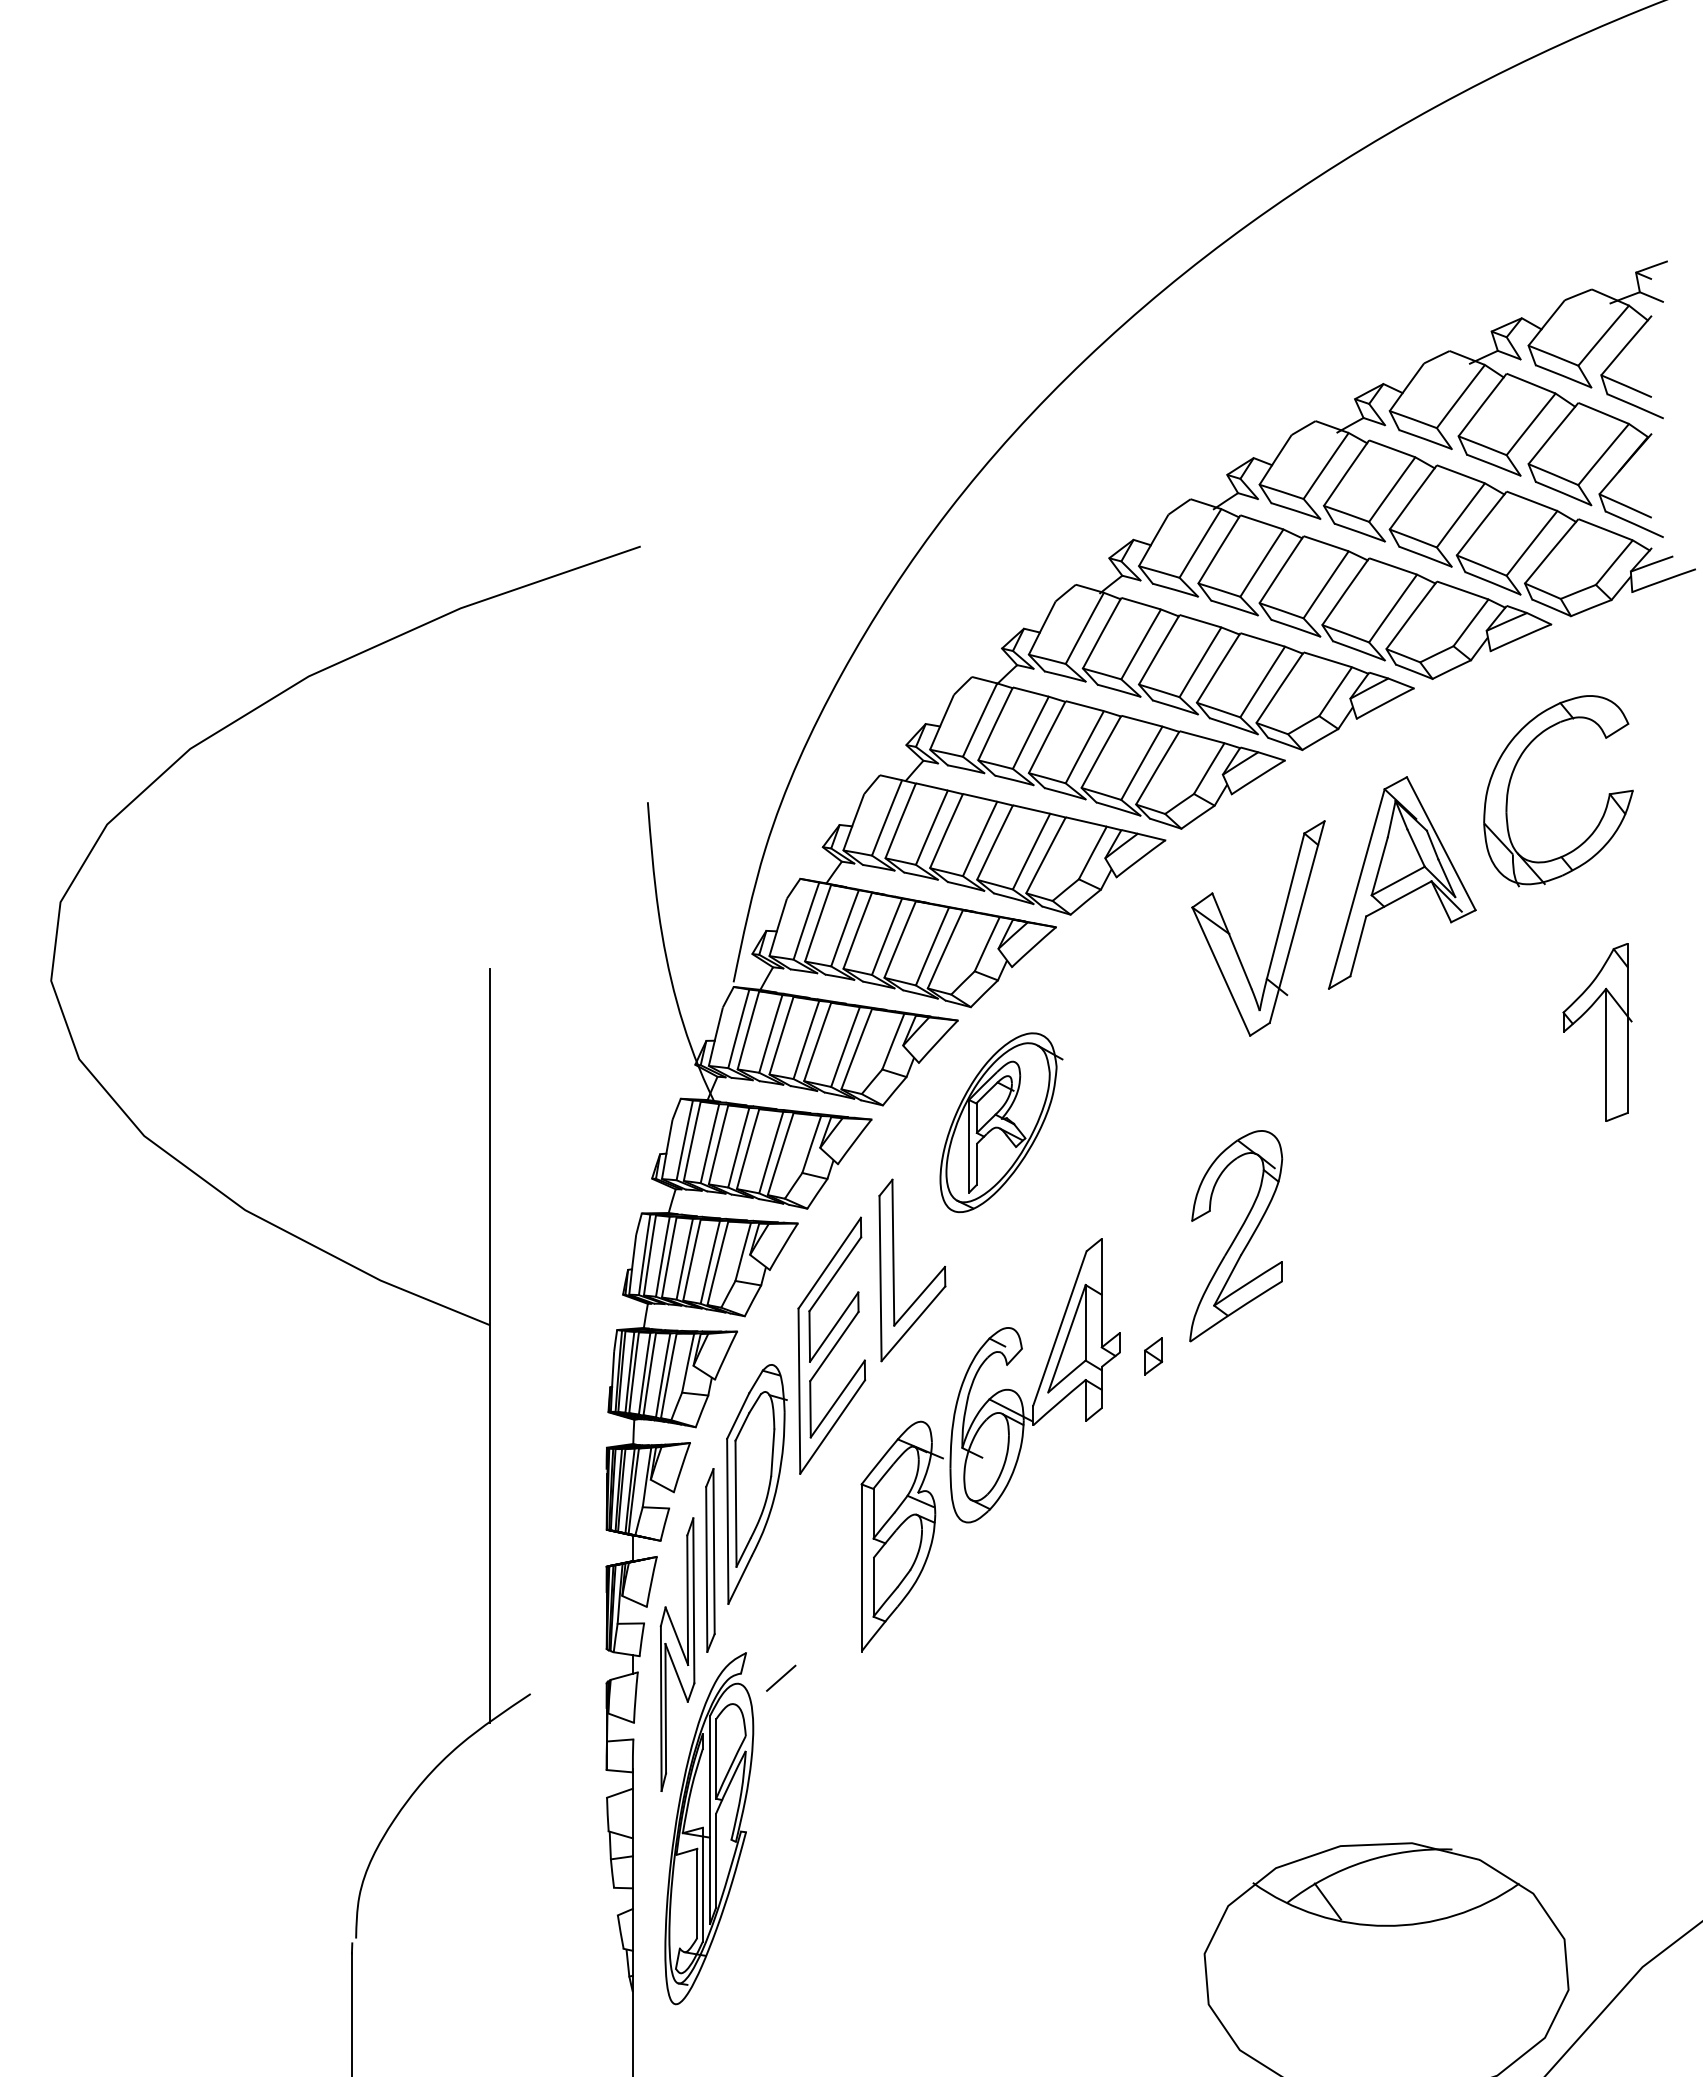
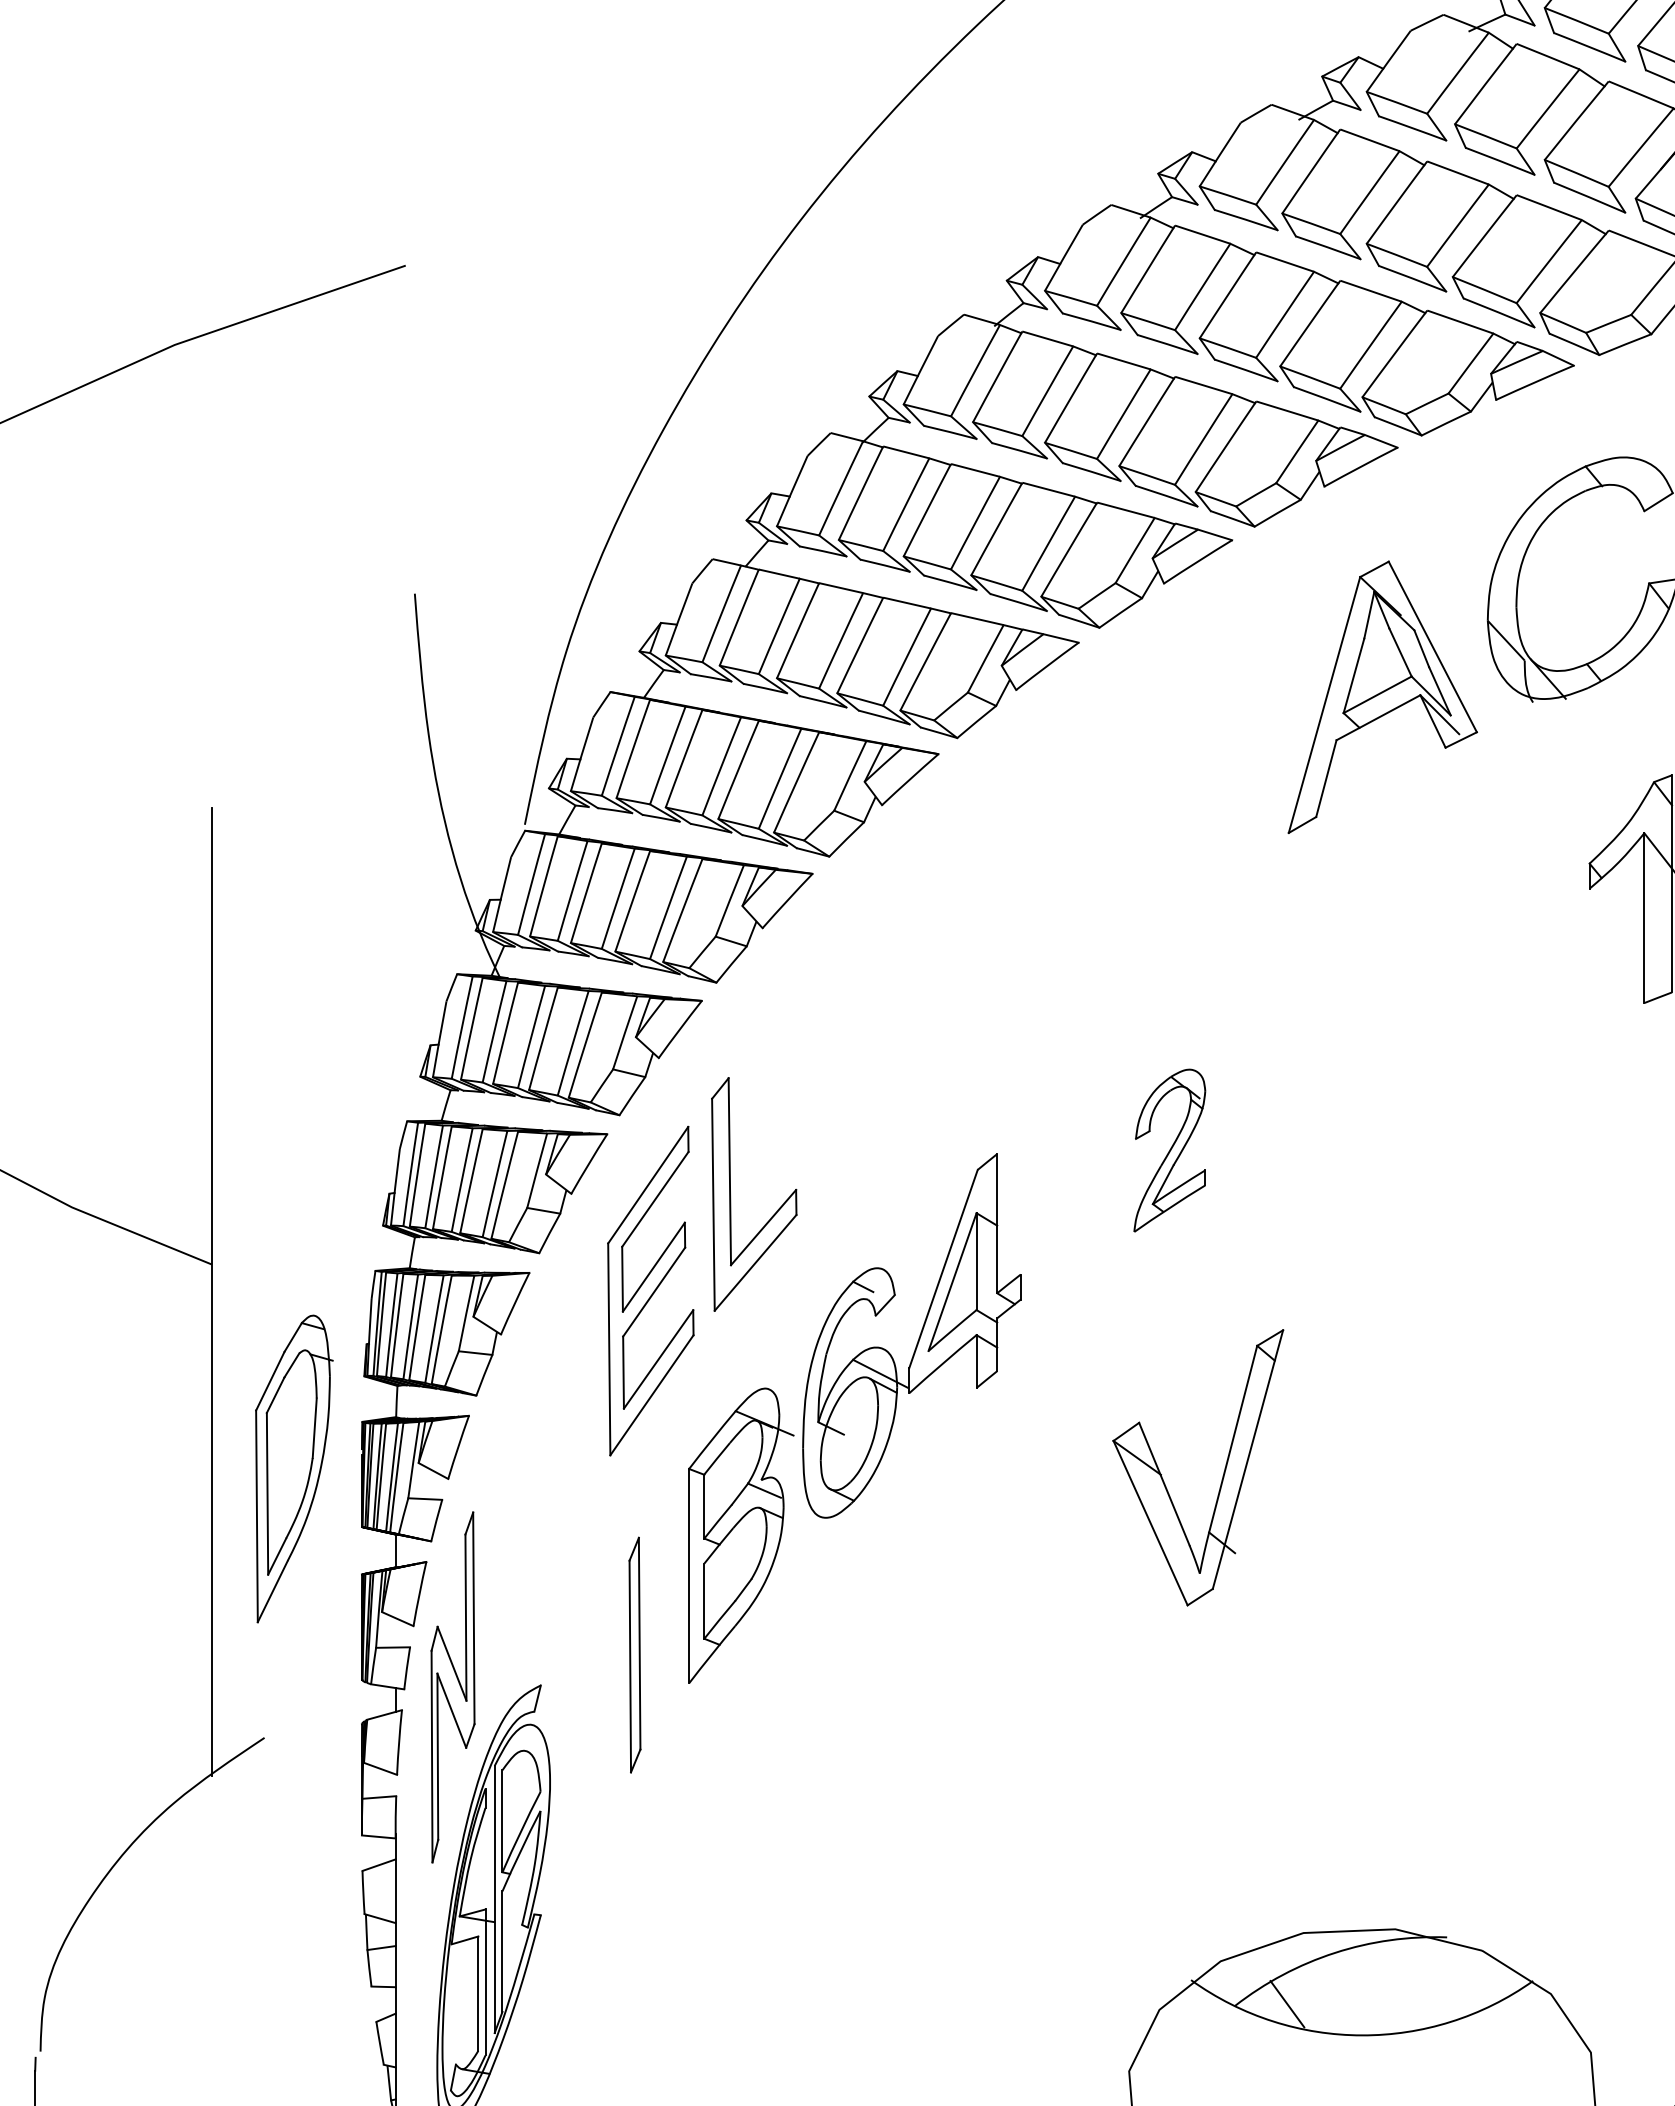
part: (1277, 933) -> (1222, 1474), moved
part: (1001, 1122) -> (868, 1004), removed
part: (1236, 1236) -> (1170, 1150), size x0.6
part: (1153, 1356) -> (1063, 1304), removed
part: (756, 1484) -> (293, 1469), moved
part: (710, 1560) -> (635, 1655), moved
line: (781, 1677) -> (586, 1716), removed

